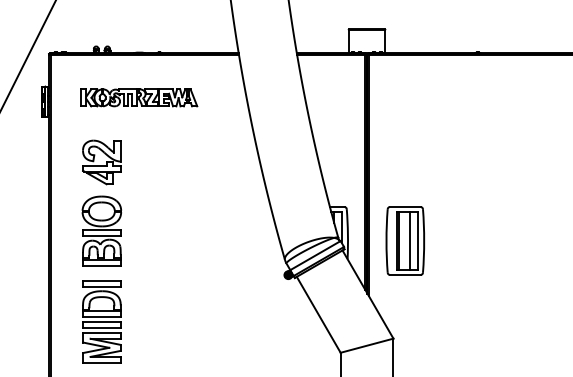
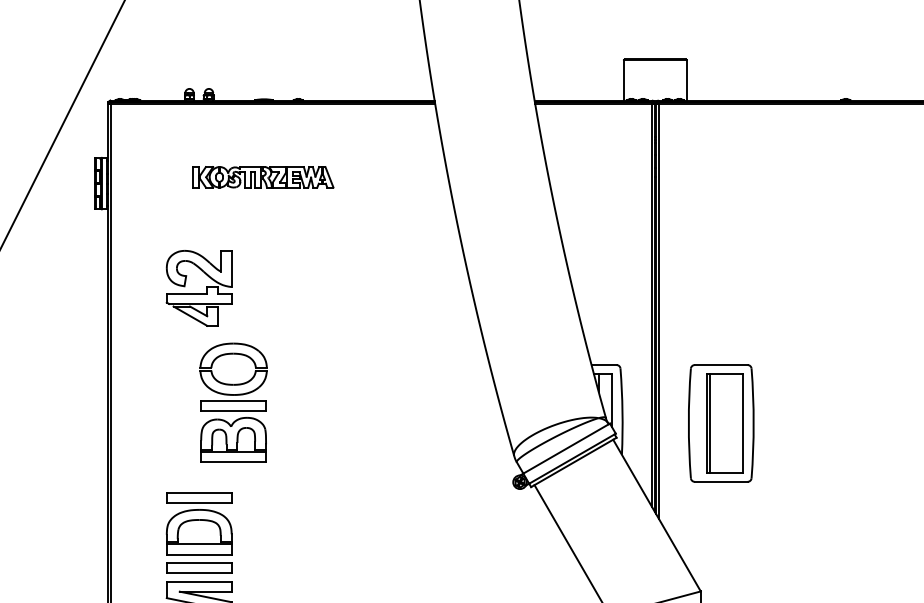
part: (139, 97) -> (263, 176), size x0.7
part: (101, 230) -> (232, 401), moved
line: (410, 240) -> (730, 422), removed

